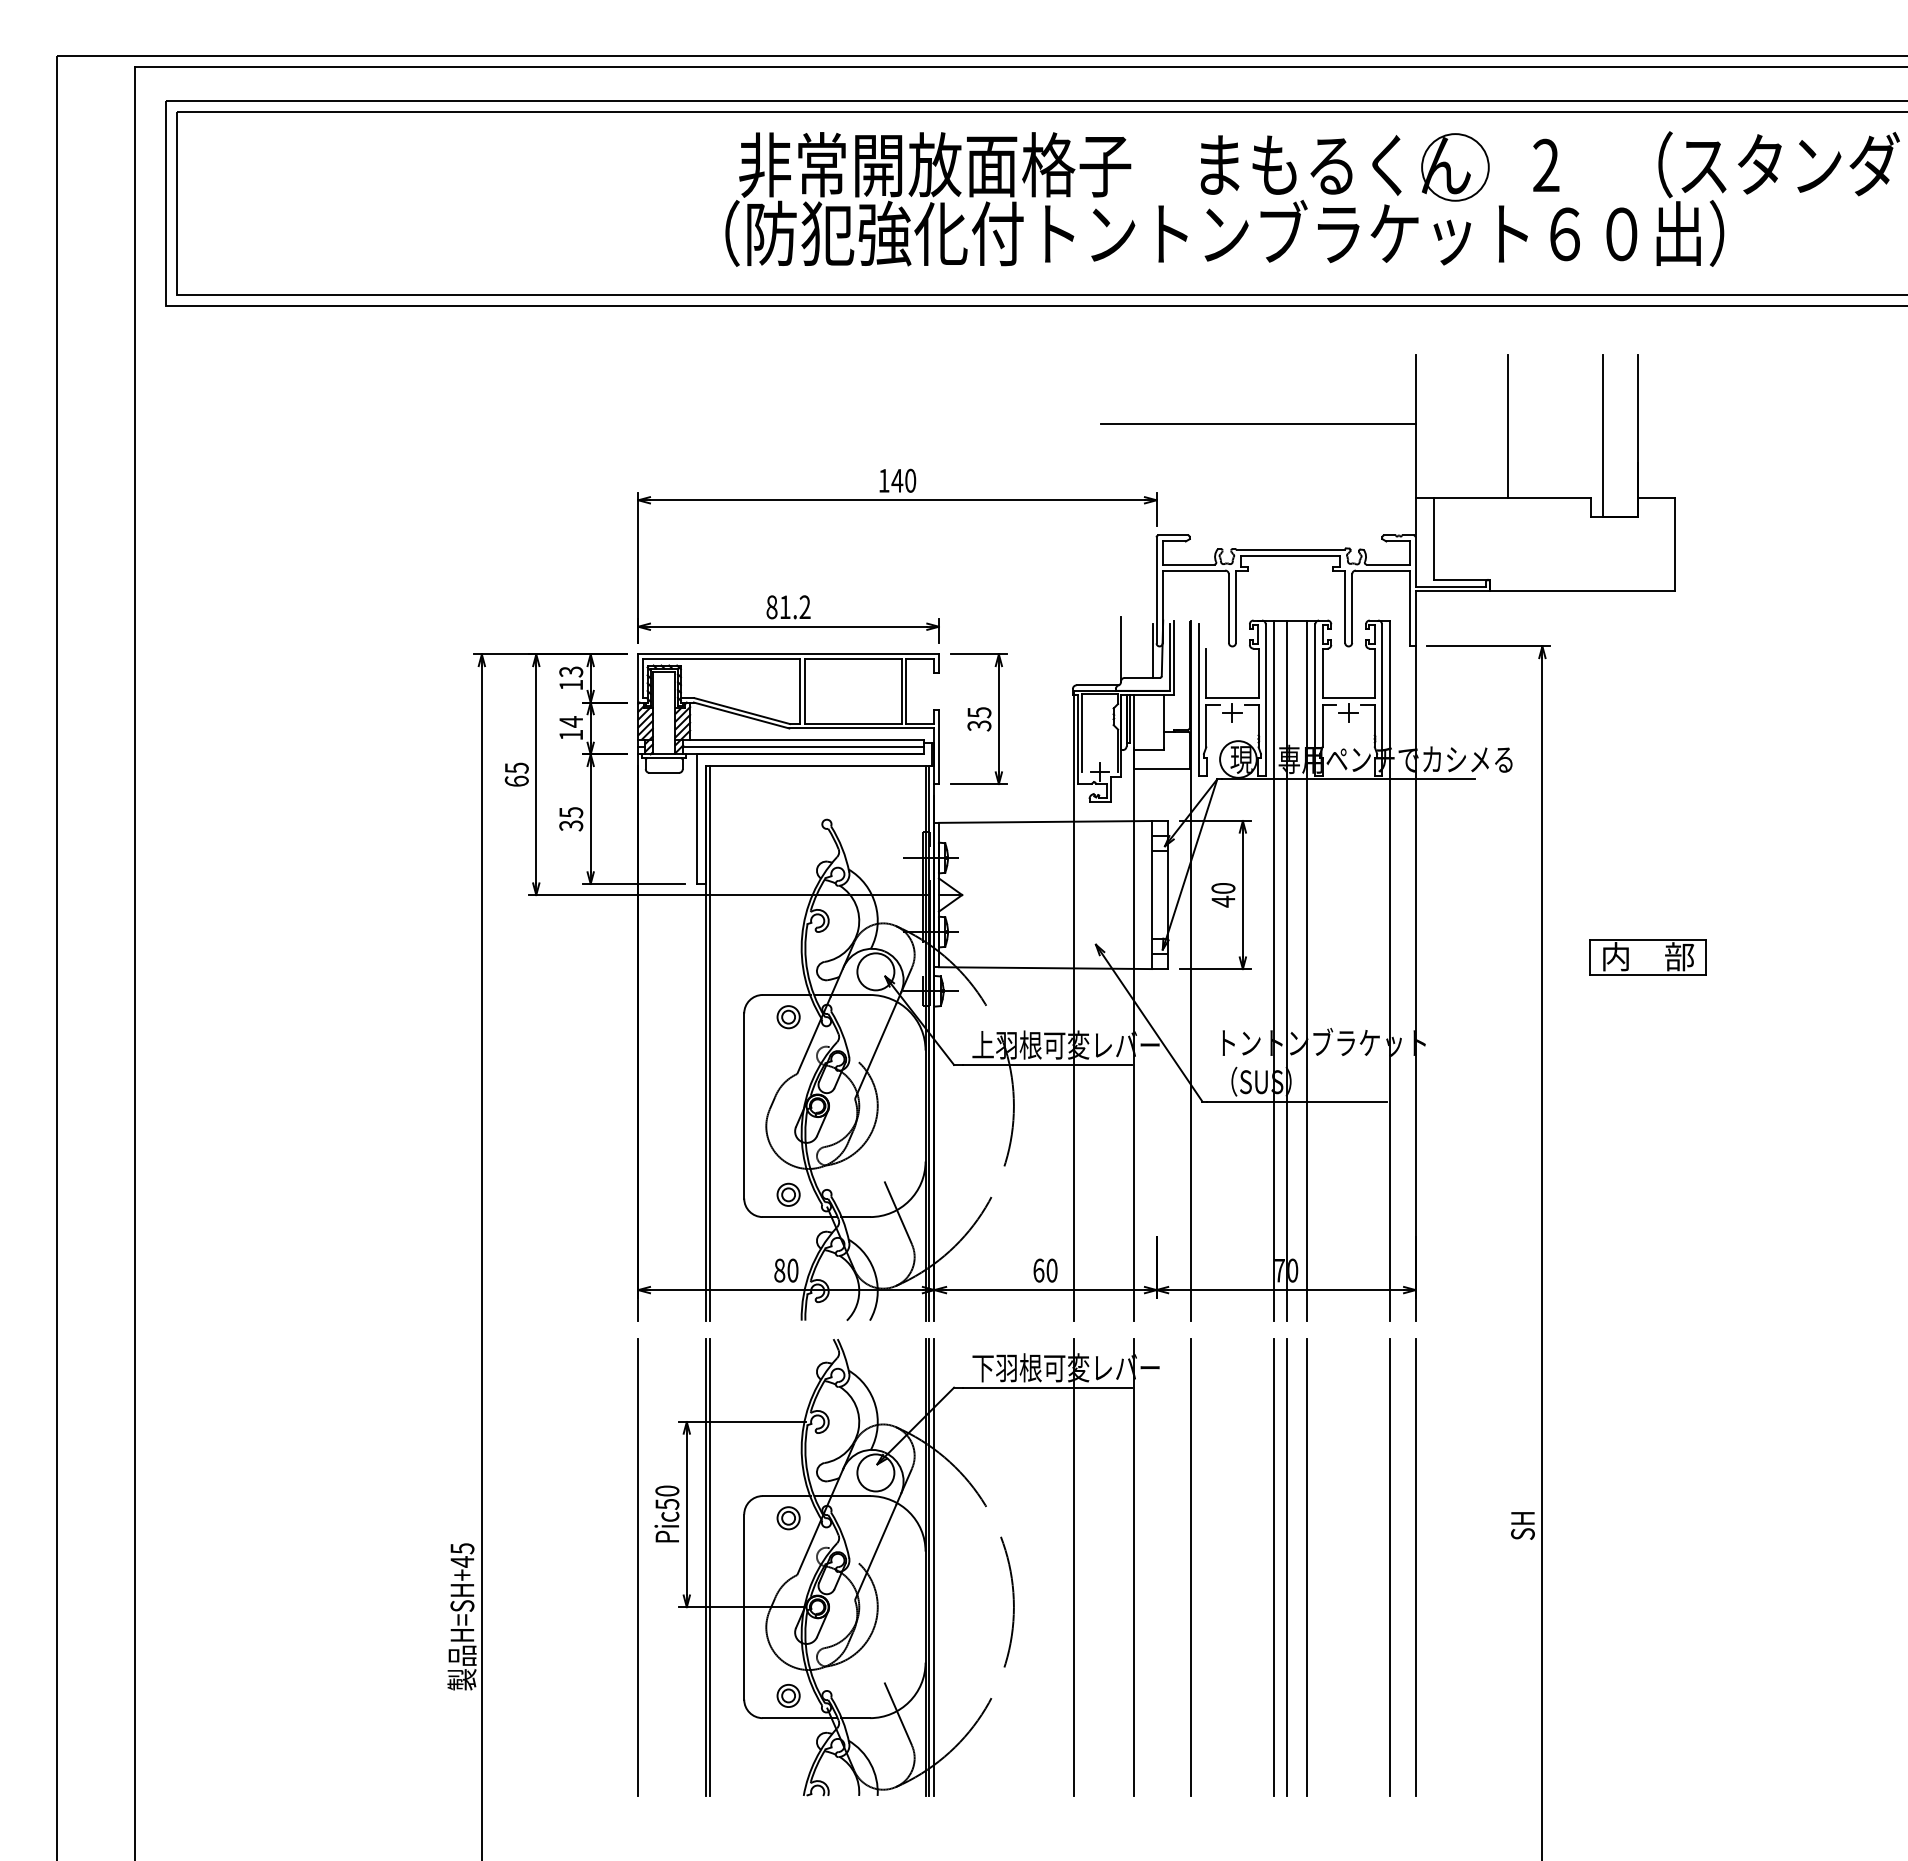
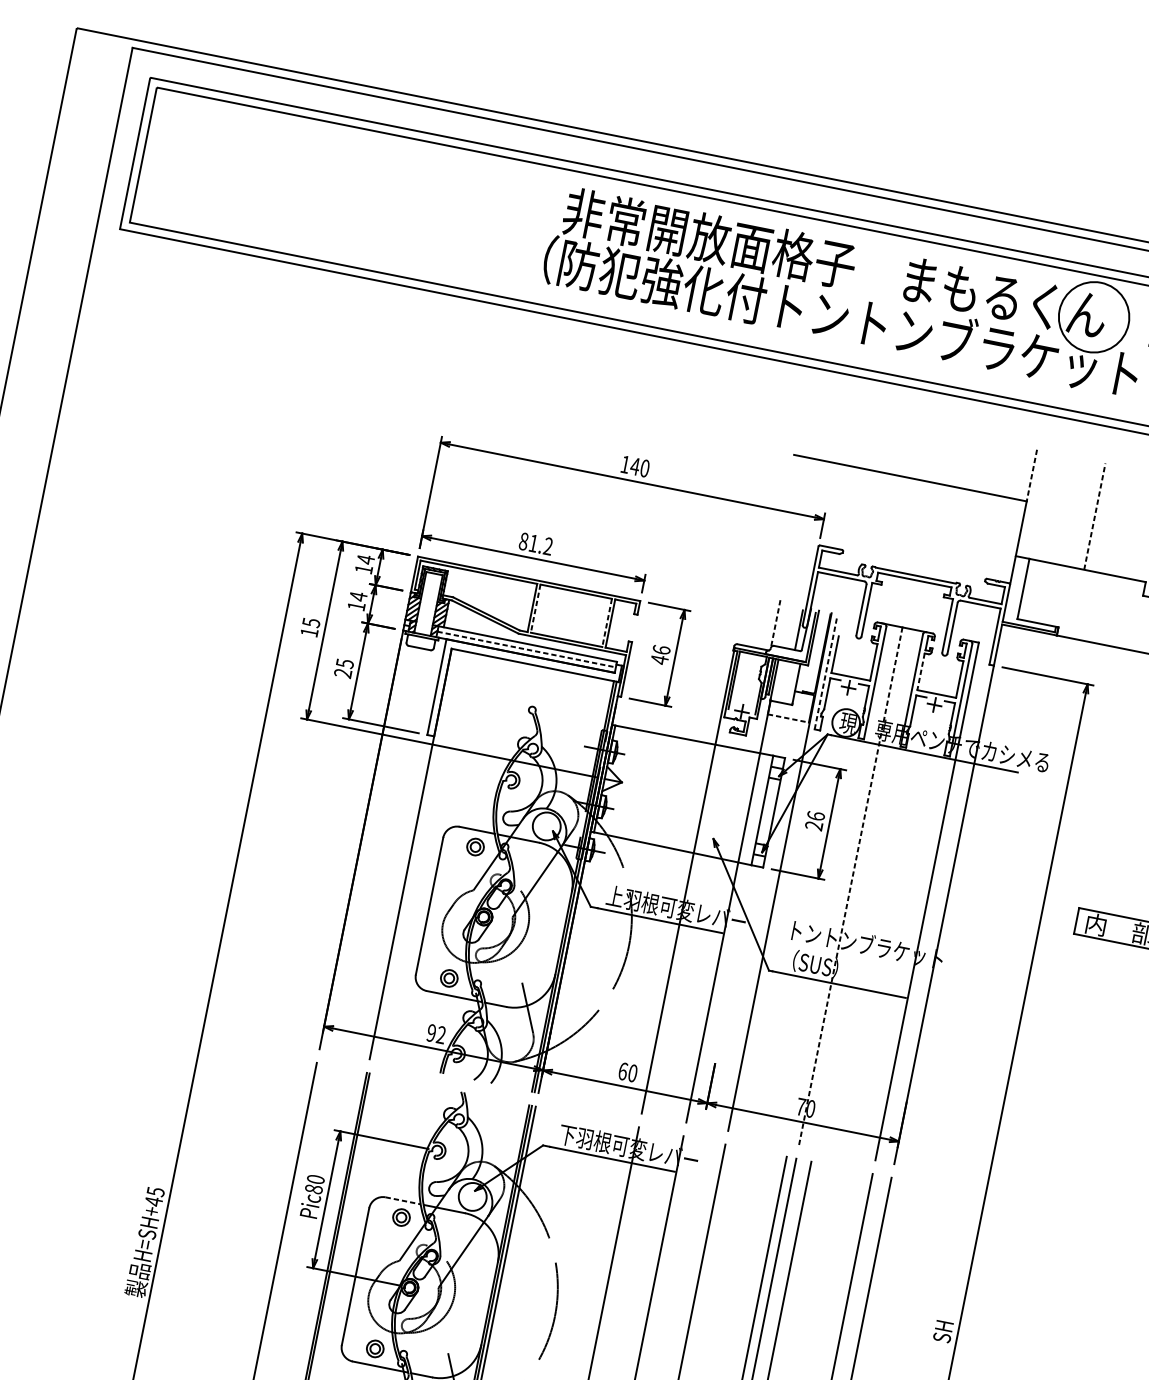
circle: (1455, 167) -> (1094, 317), size x1.4
line: (1415, 389) -> (1031, 475), solid -> dashed
line: (1508, 426) -> (1095, 516), solid -> dashed
line: (1121, 649) -> (775, 624), solid -> dashed
text: (571, 671) -> (366, 559), 13 -> 14
line: (1322, 673) -> (921, 671), solid -> dashed
line: (804, 691) -> (535, 608), solid -> dashed
line: (901, 691) -> (607, 622), solid -> dashed
line: (1199, 700) -> (826, 673), solid -> dashed
text: (979, 719) -> (660, 655), 35 -> 46
line: (803, 746) -> (526, 649), solid -> dashed
line: (1162, 768) -> (788, 718), solid -> dashed
text: (516, 780) -> (309, 631), 65 -> 15
text: (571, 825) -> (343, 673), 35 -> 25
text: (1223, 894) -> (815, 820), 40 -> 26
line: (1273, 970) -> (840, 884), removed
line: (1307, 970) -> (866, 889), removed
line: (1286, 971) -> (850, 886), solid -> dashed
line: (709, 1042) -> (413, 854), removed
text: (786, 1270) -> (436, 1034), 80 -> 92
line: (786, 1496) -> (403, 1201), solid -> dashed
text: (667, 1504) -> (313, 1189), Pic50 -> Pic80

